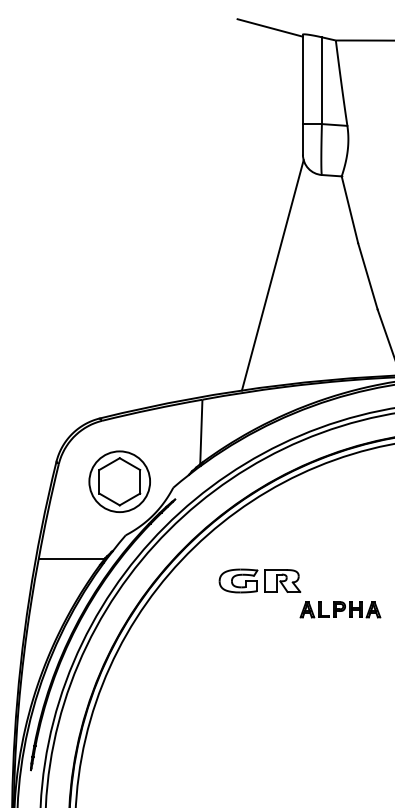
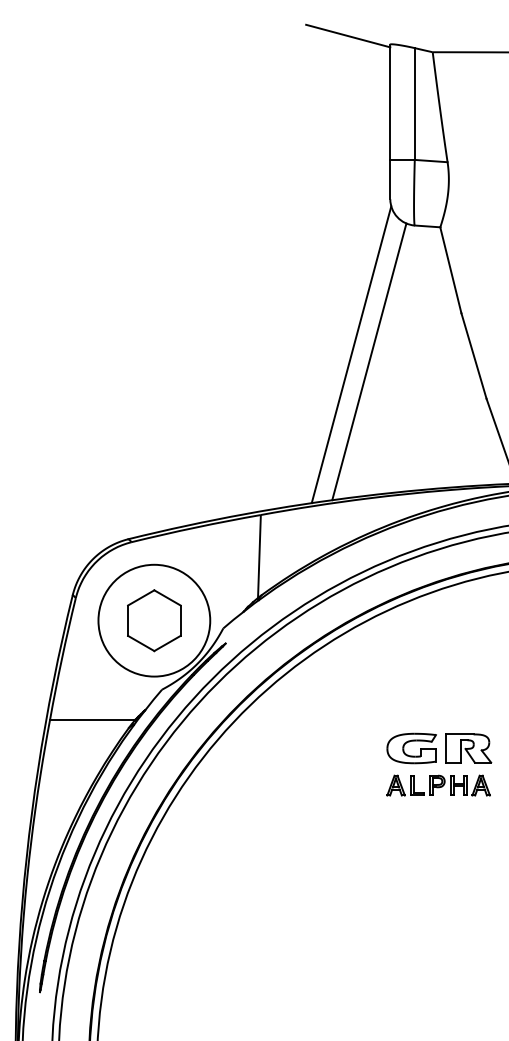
line: (286, 280) -> (369, 361), added
circle: (119, 481) -> (154, 620), size x1.43
part: (259, 580) -> (438, 747), moved

